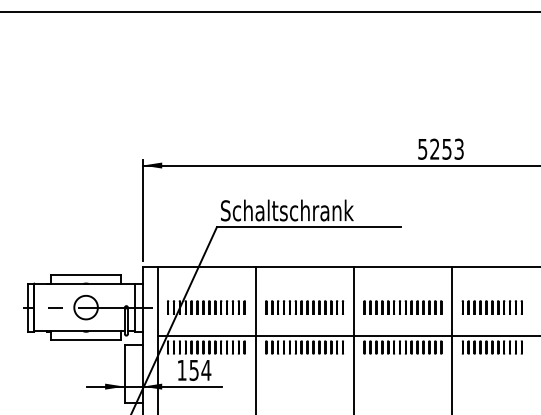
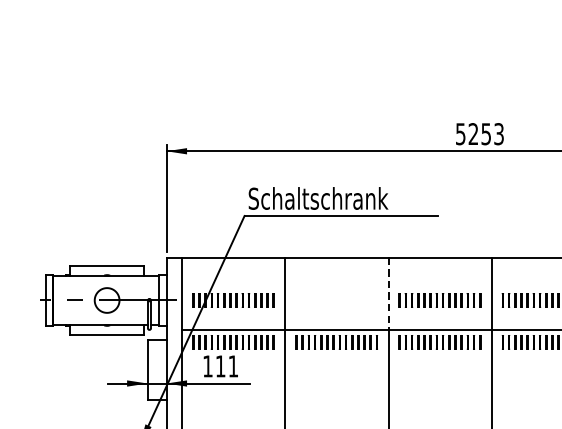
line: (354, 301) -> (389, 294), solid -> dashed
part: (304, 307) -> (336, 300), removed
text: (200, 370) -> (227, 366), 154 -> 111

